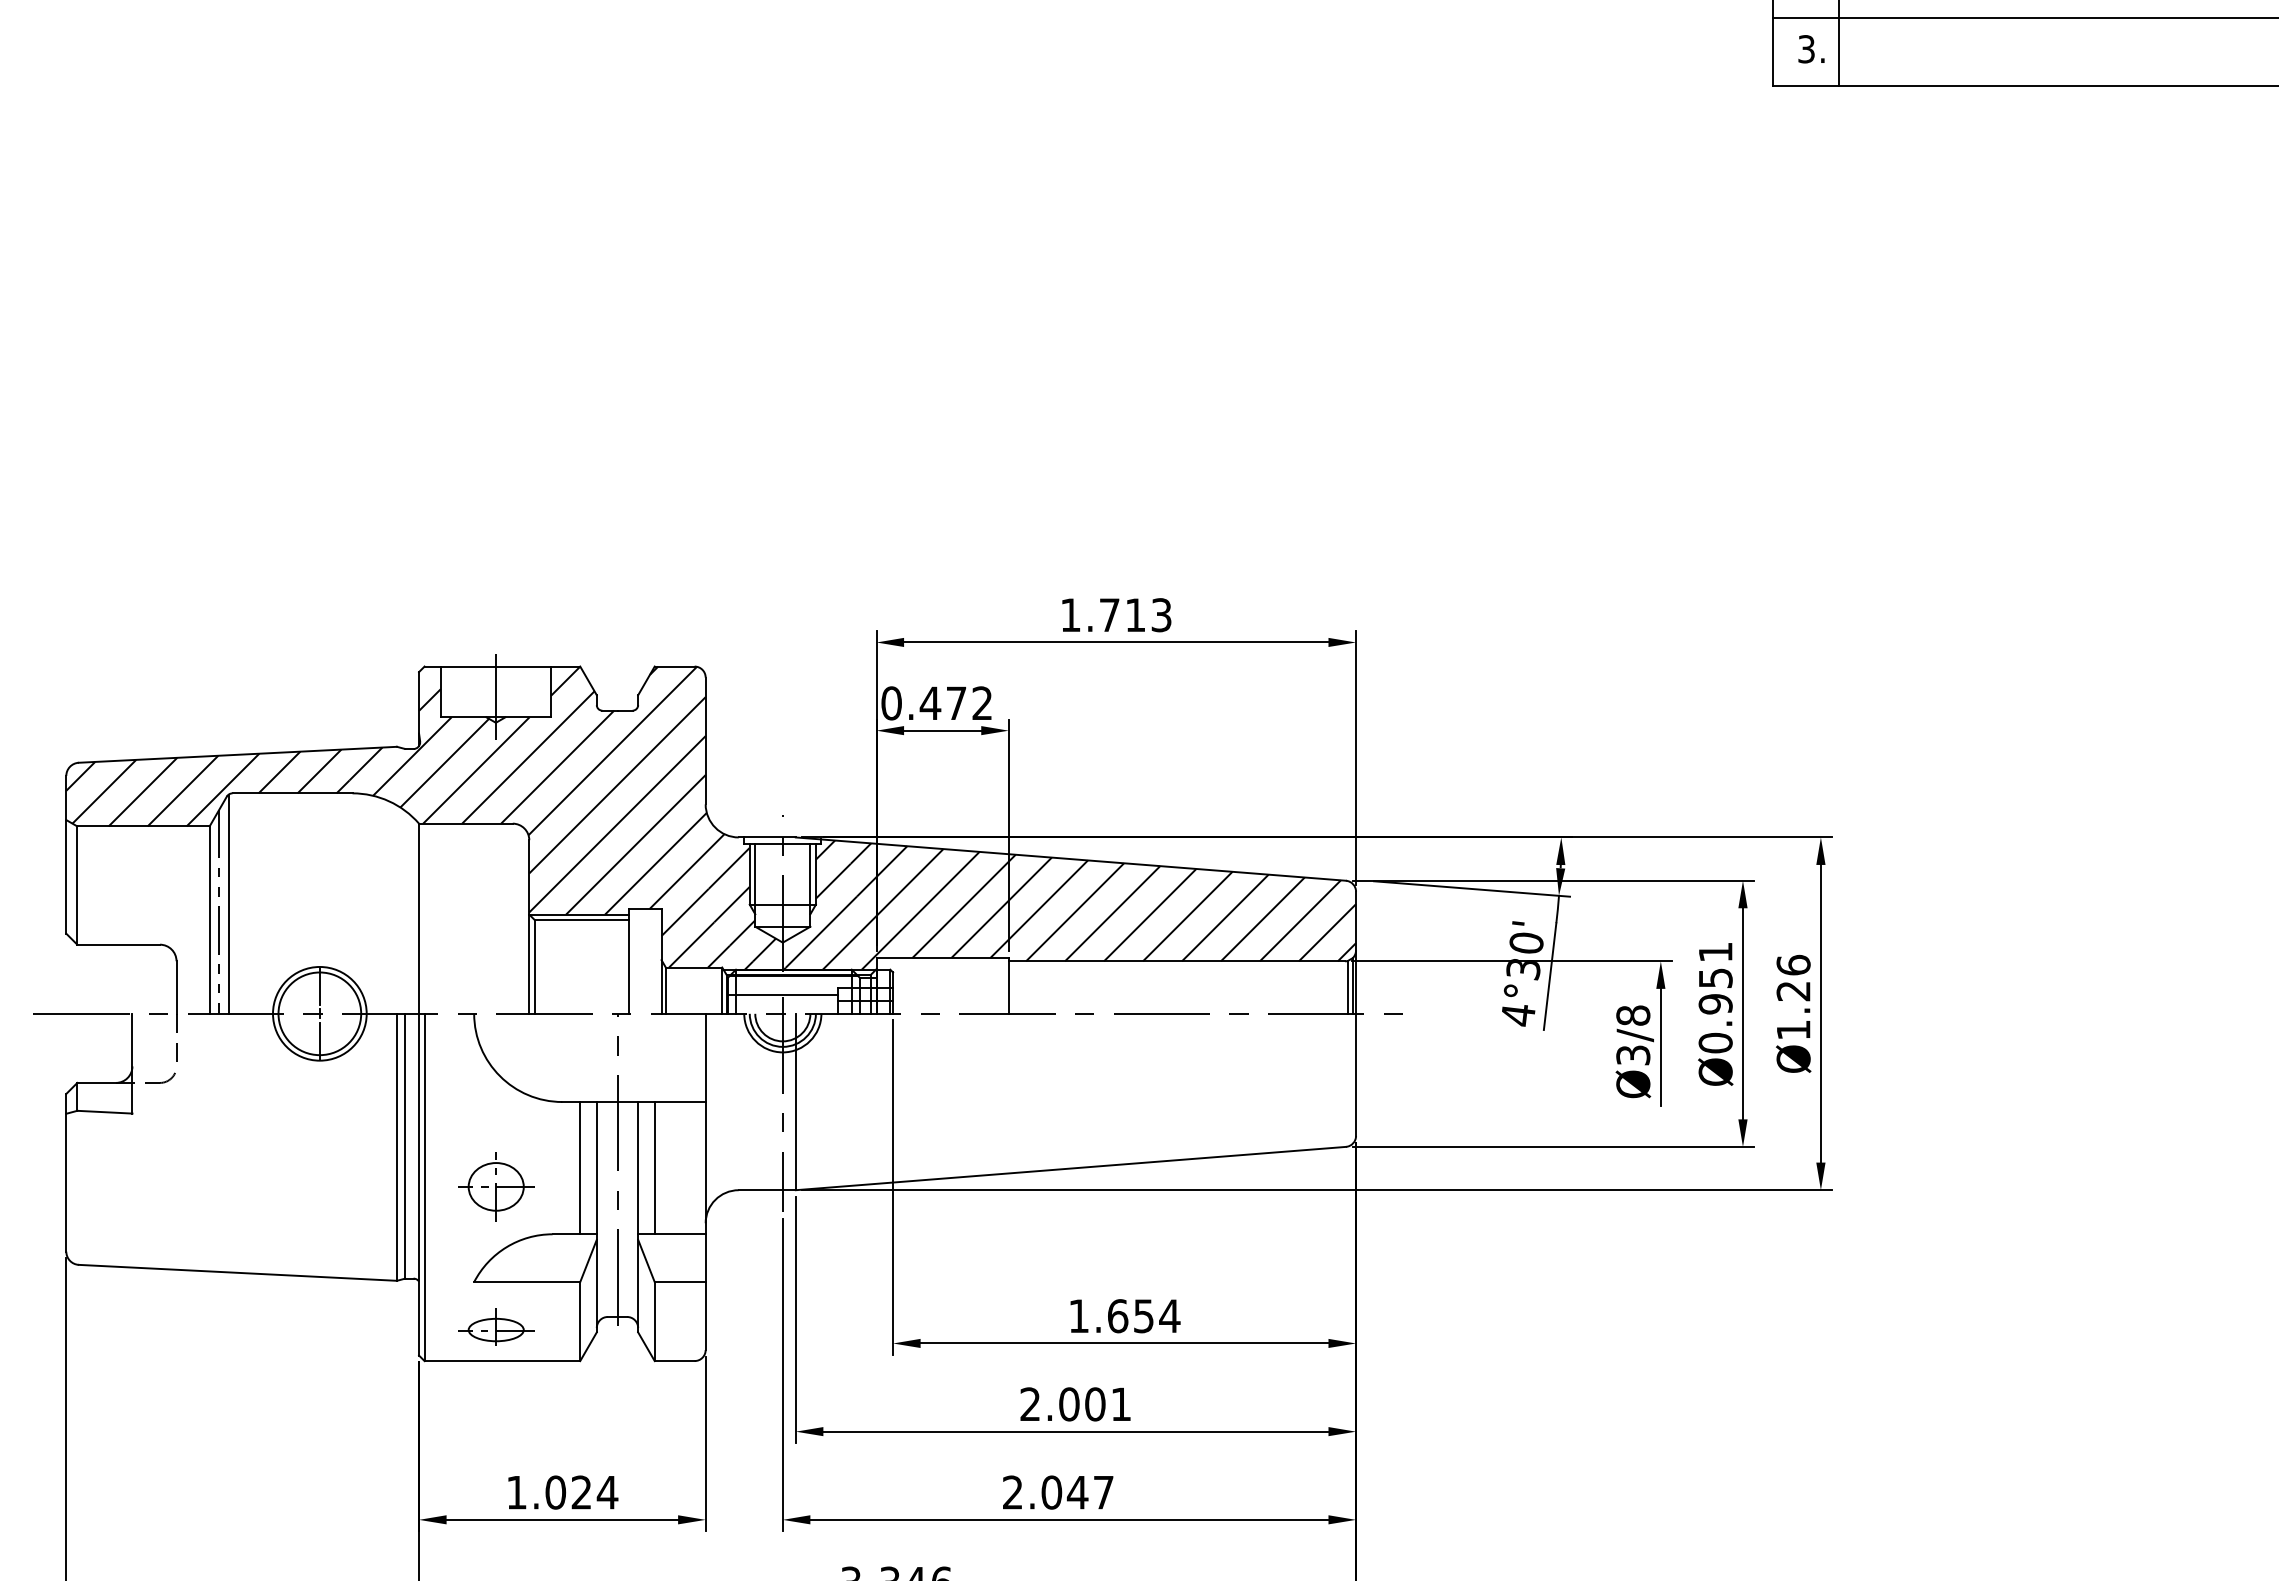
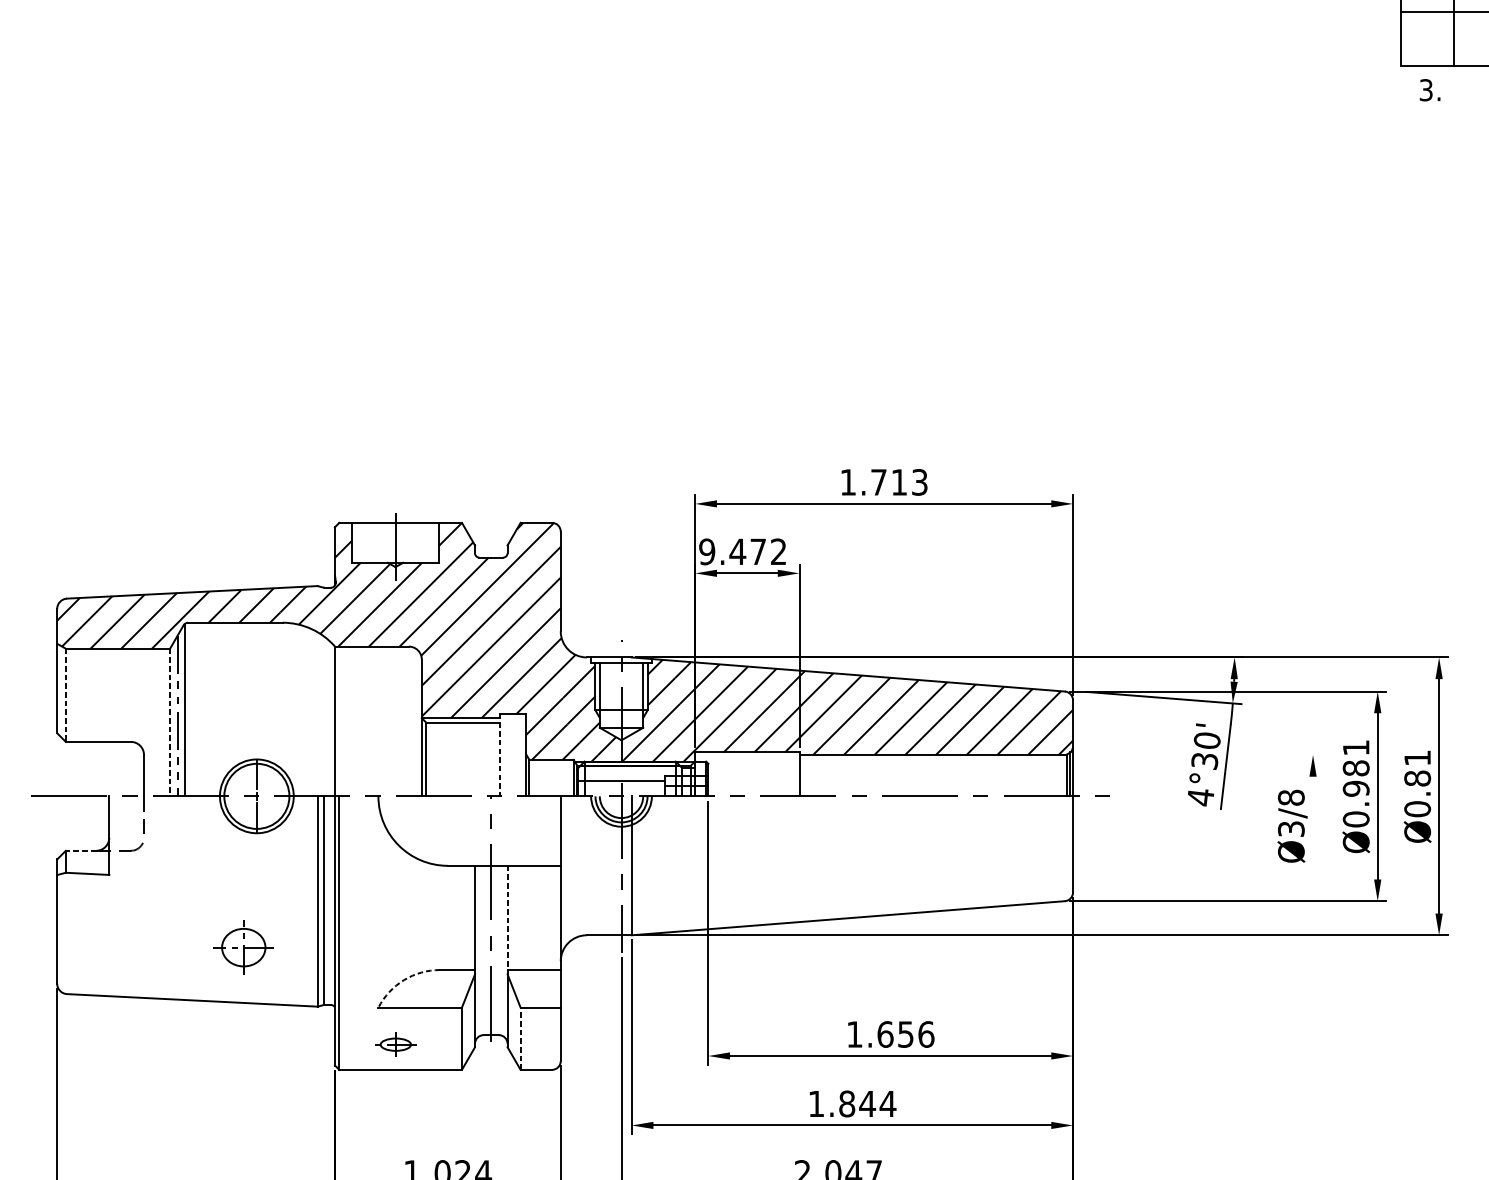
text: (1811, 49) -> (1430, 90), moved
text: (891, 703) -> (707, 551), 0.472 -> 9.472
line: (77, 886) -> (65, 696), solid -> dashed
line: (209, 920) -> (169, 722), solid -> dashed
line: (628, 961) -> (499, 755), solid -> dashed
line: (1511, 961) -> (1195, 755), removed
text: (1715, 978) -> (1356, 768), Ø0.951 -> Ø0.981
text: (1793, 997) -> (1417, 783), Ø1.26 -> Ø0.81
line: (1660, 1047) -> (1312, 822), removed
line: (96, 1082) -> (80, 850), solid -> dashed
line: (580, 1168) -> (462, 918), removed
line: (638, 1168) -> (507, 918), solid -> dashed
line: (654, 1168) -> (520, 918), removed
part: (496, 1186) -> (243, 947), moved
arc: (506, 1247) -> (403, 980), solid -> dashed
text: (1169, 1316) -> (926, 1034), 1.654 -> 1.656
line: (654, 1321) -> (520, 1038), solid -> dashed
part: (496, 1326) -> (396, 1042), size x0.7
text: (1075, 1404) -> (852, 1104), 2.001 -> 1.844

